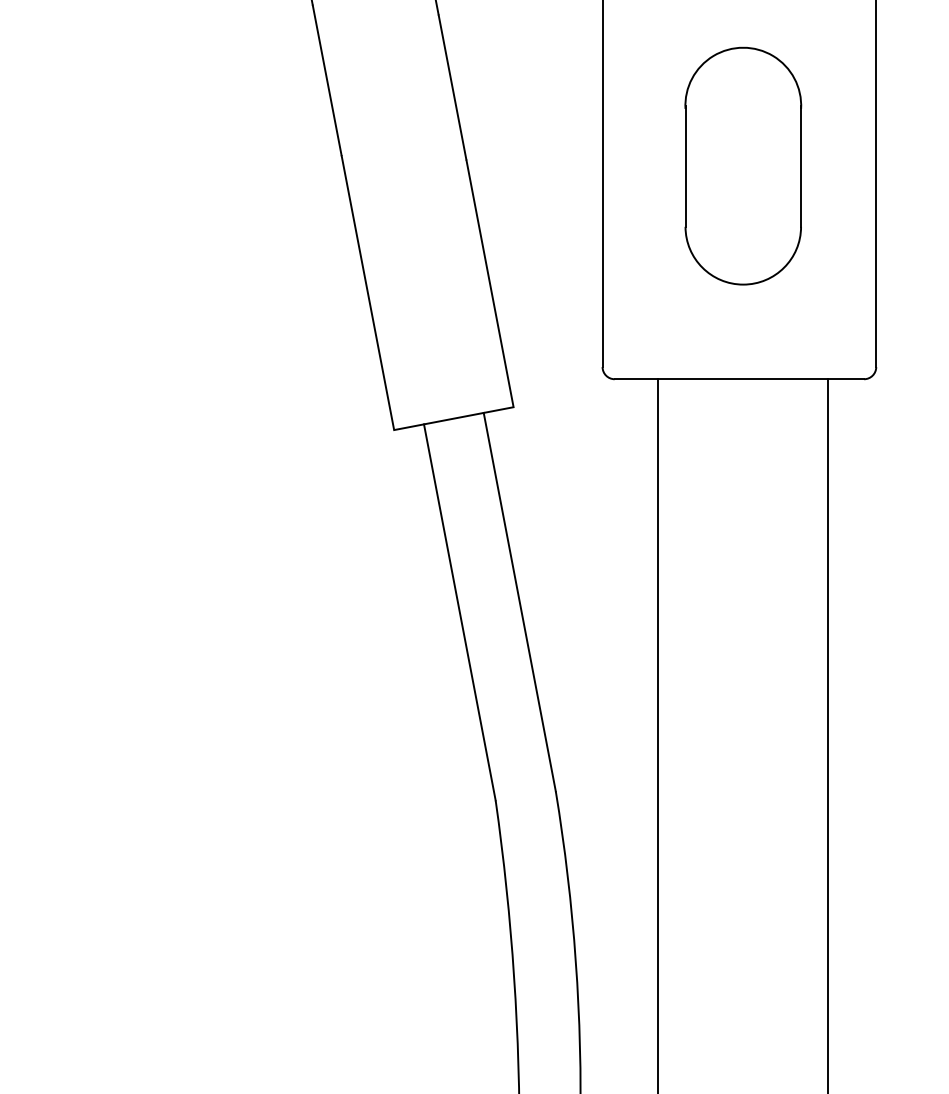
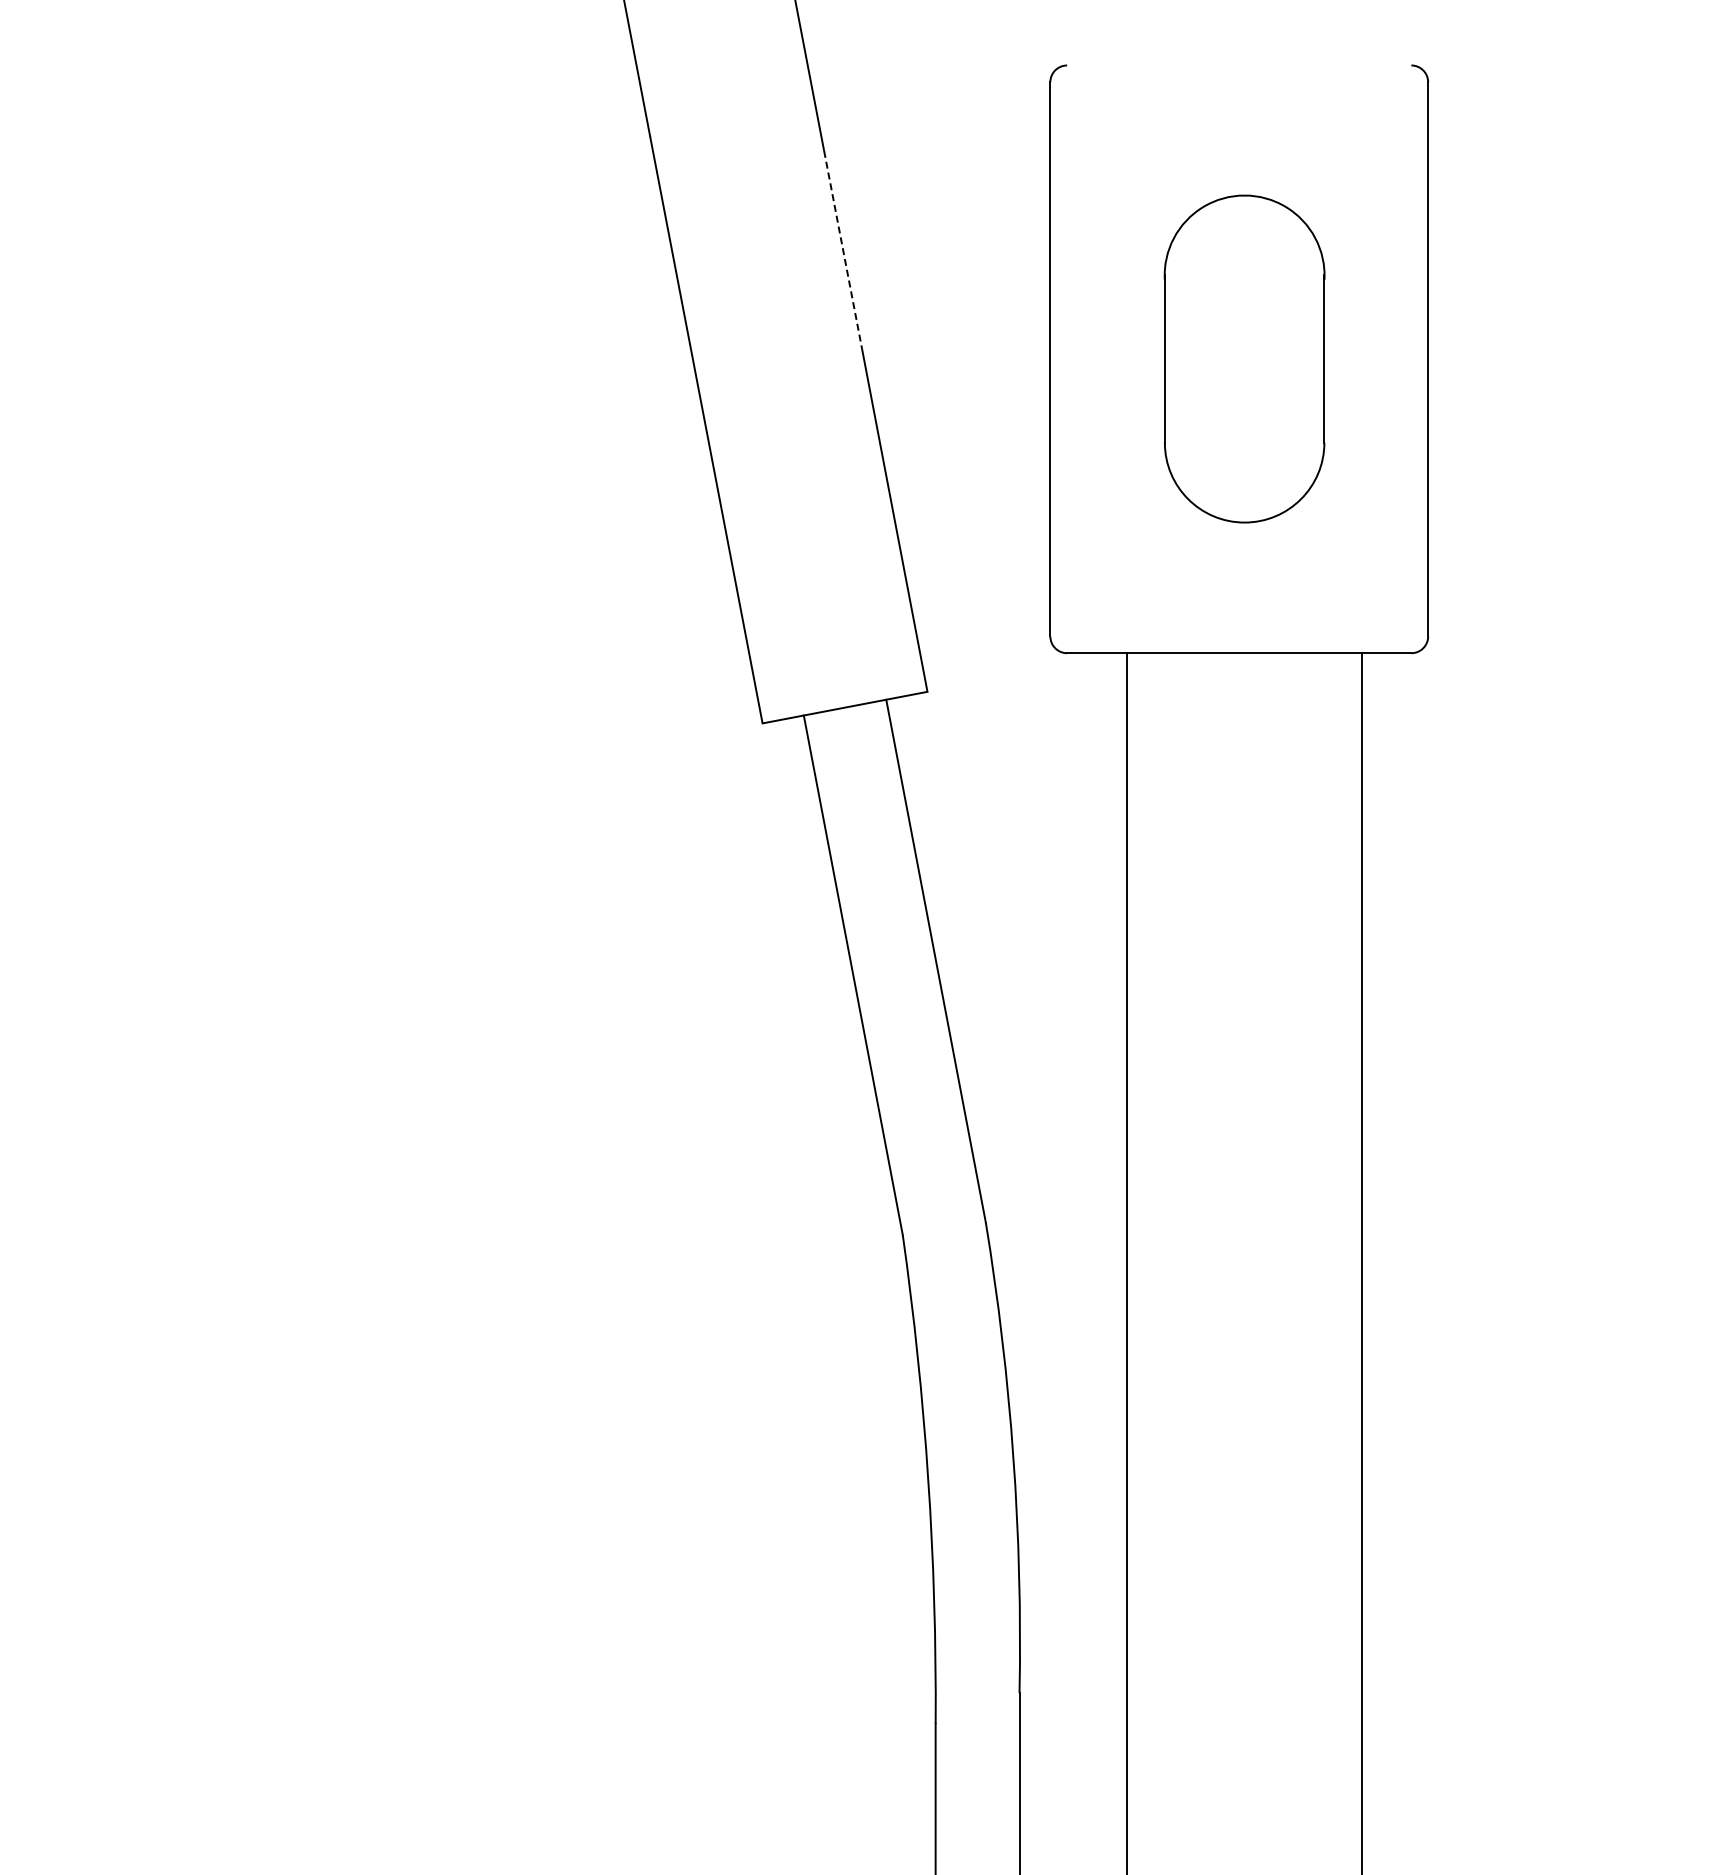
line: (452, 87) -> (843, 250), solid -> dashed

